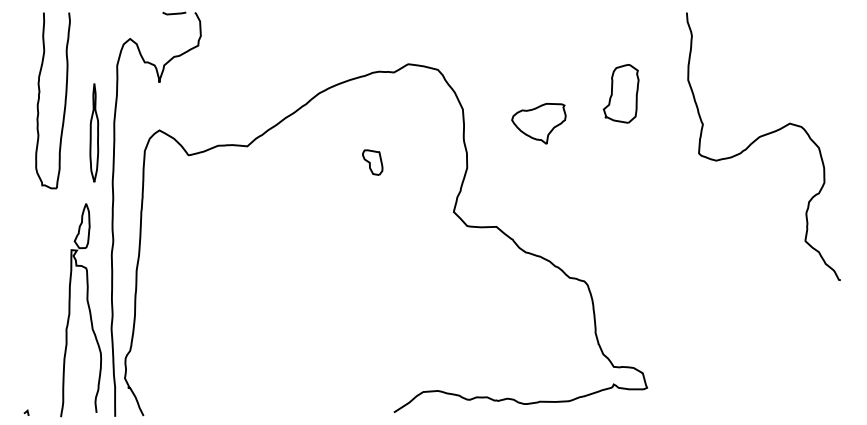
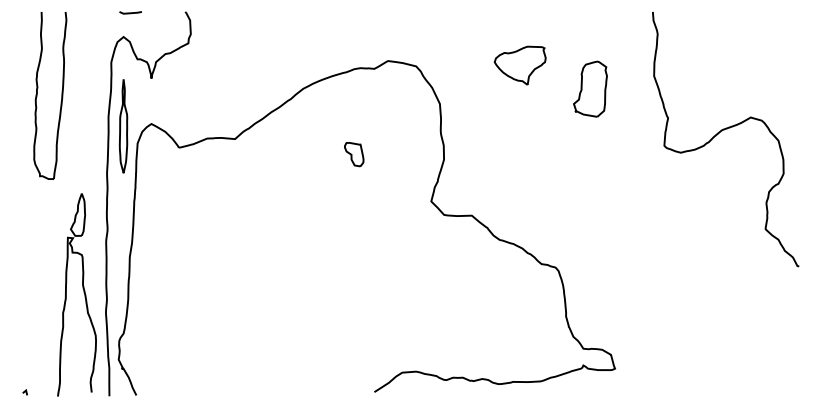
line: (174, 13) -> (130, 12), moved
part: (538, 123) -> (519, 65), moved
part: (94, 133) -> (123, 126), moved

